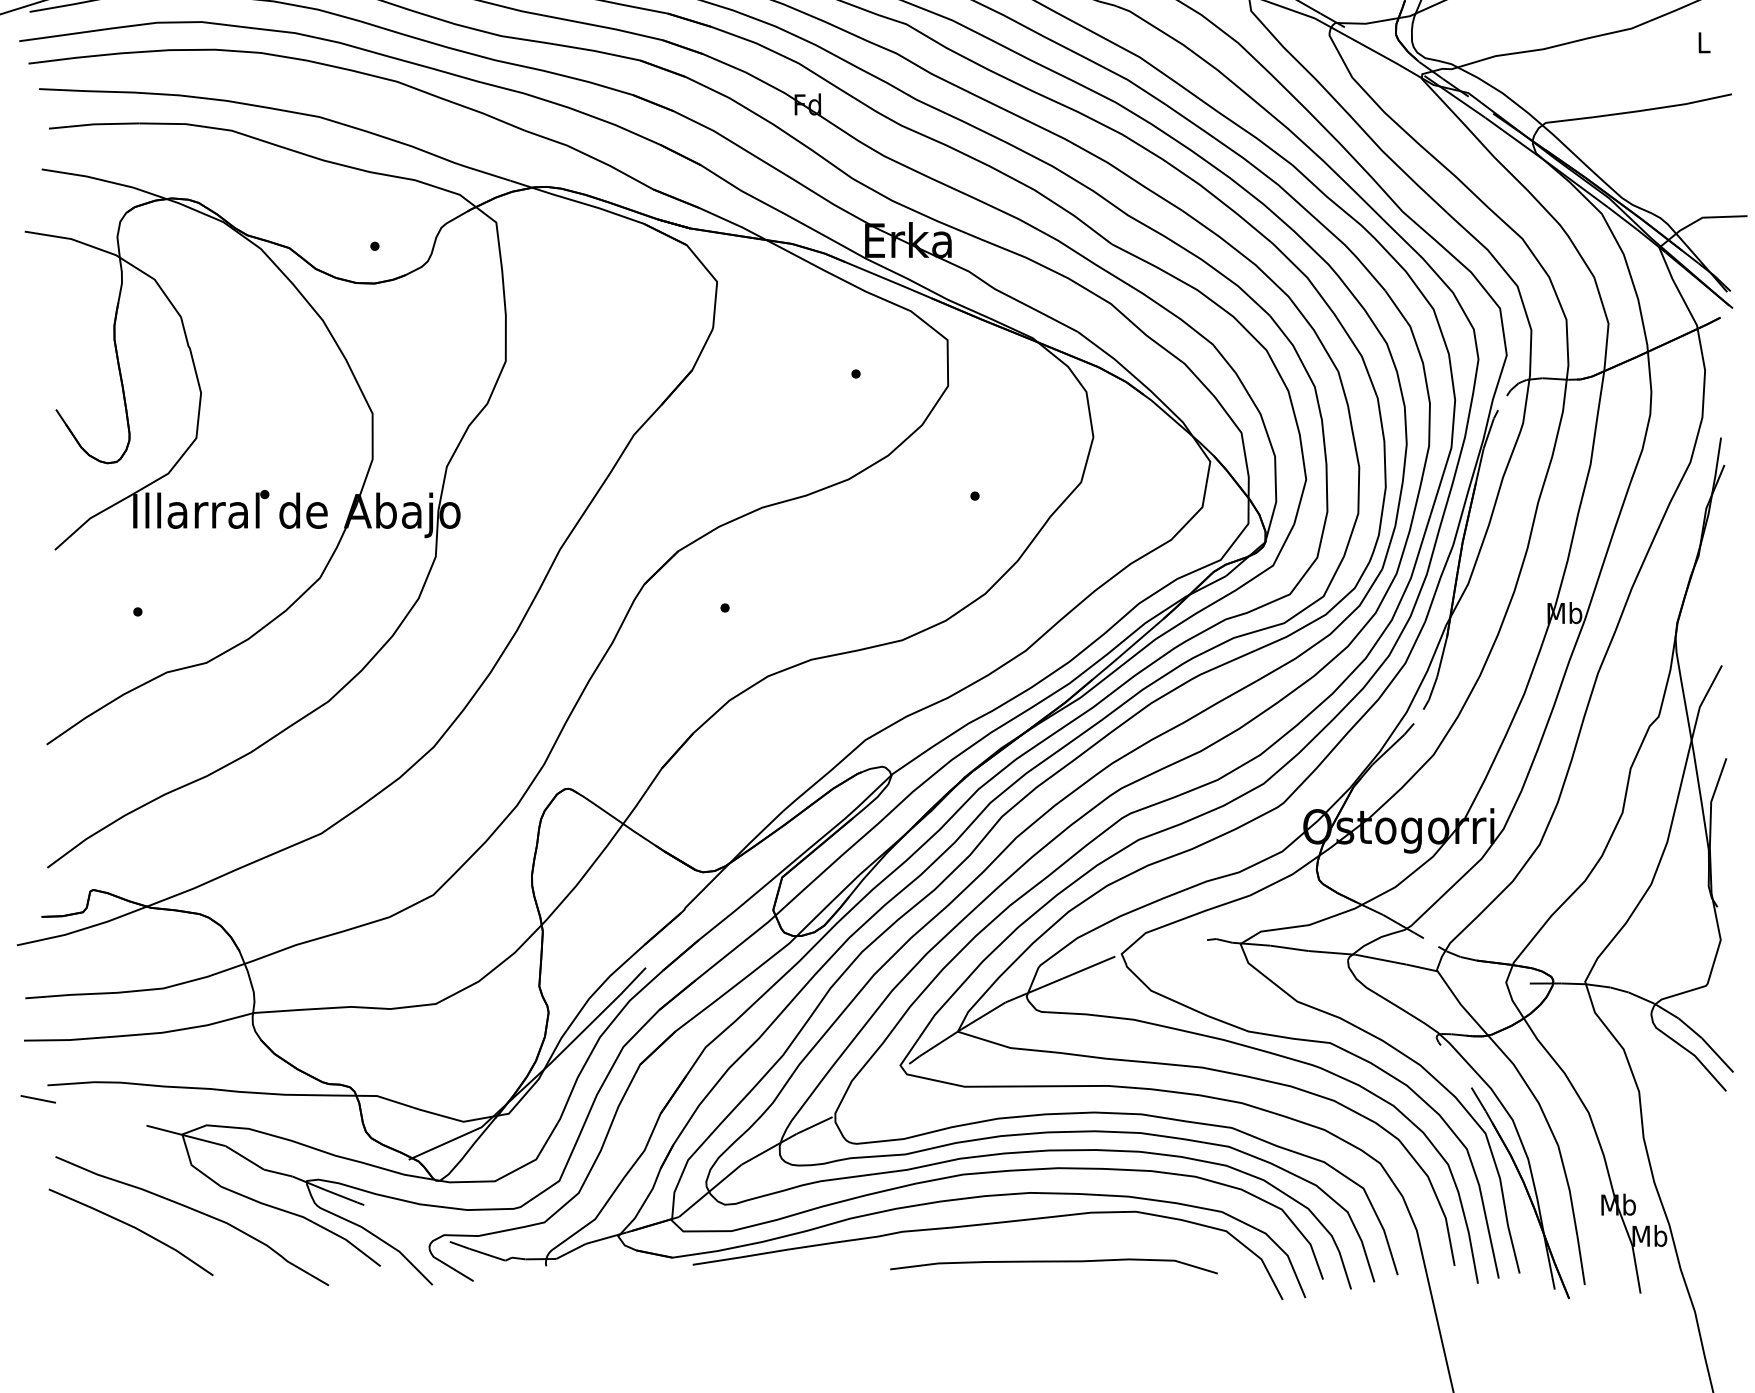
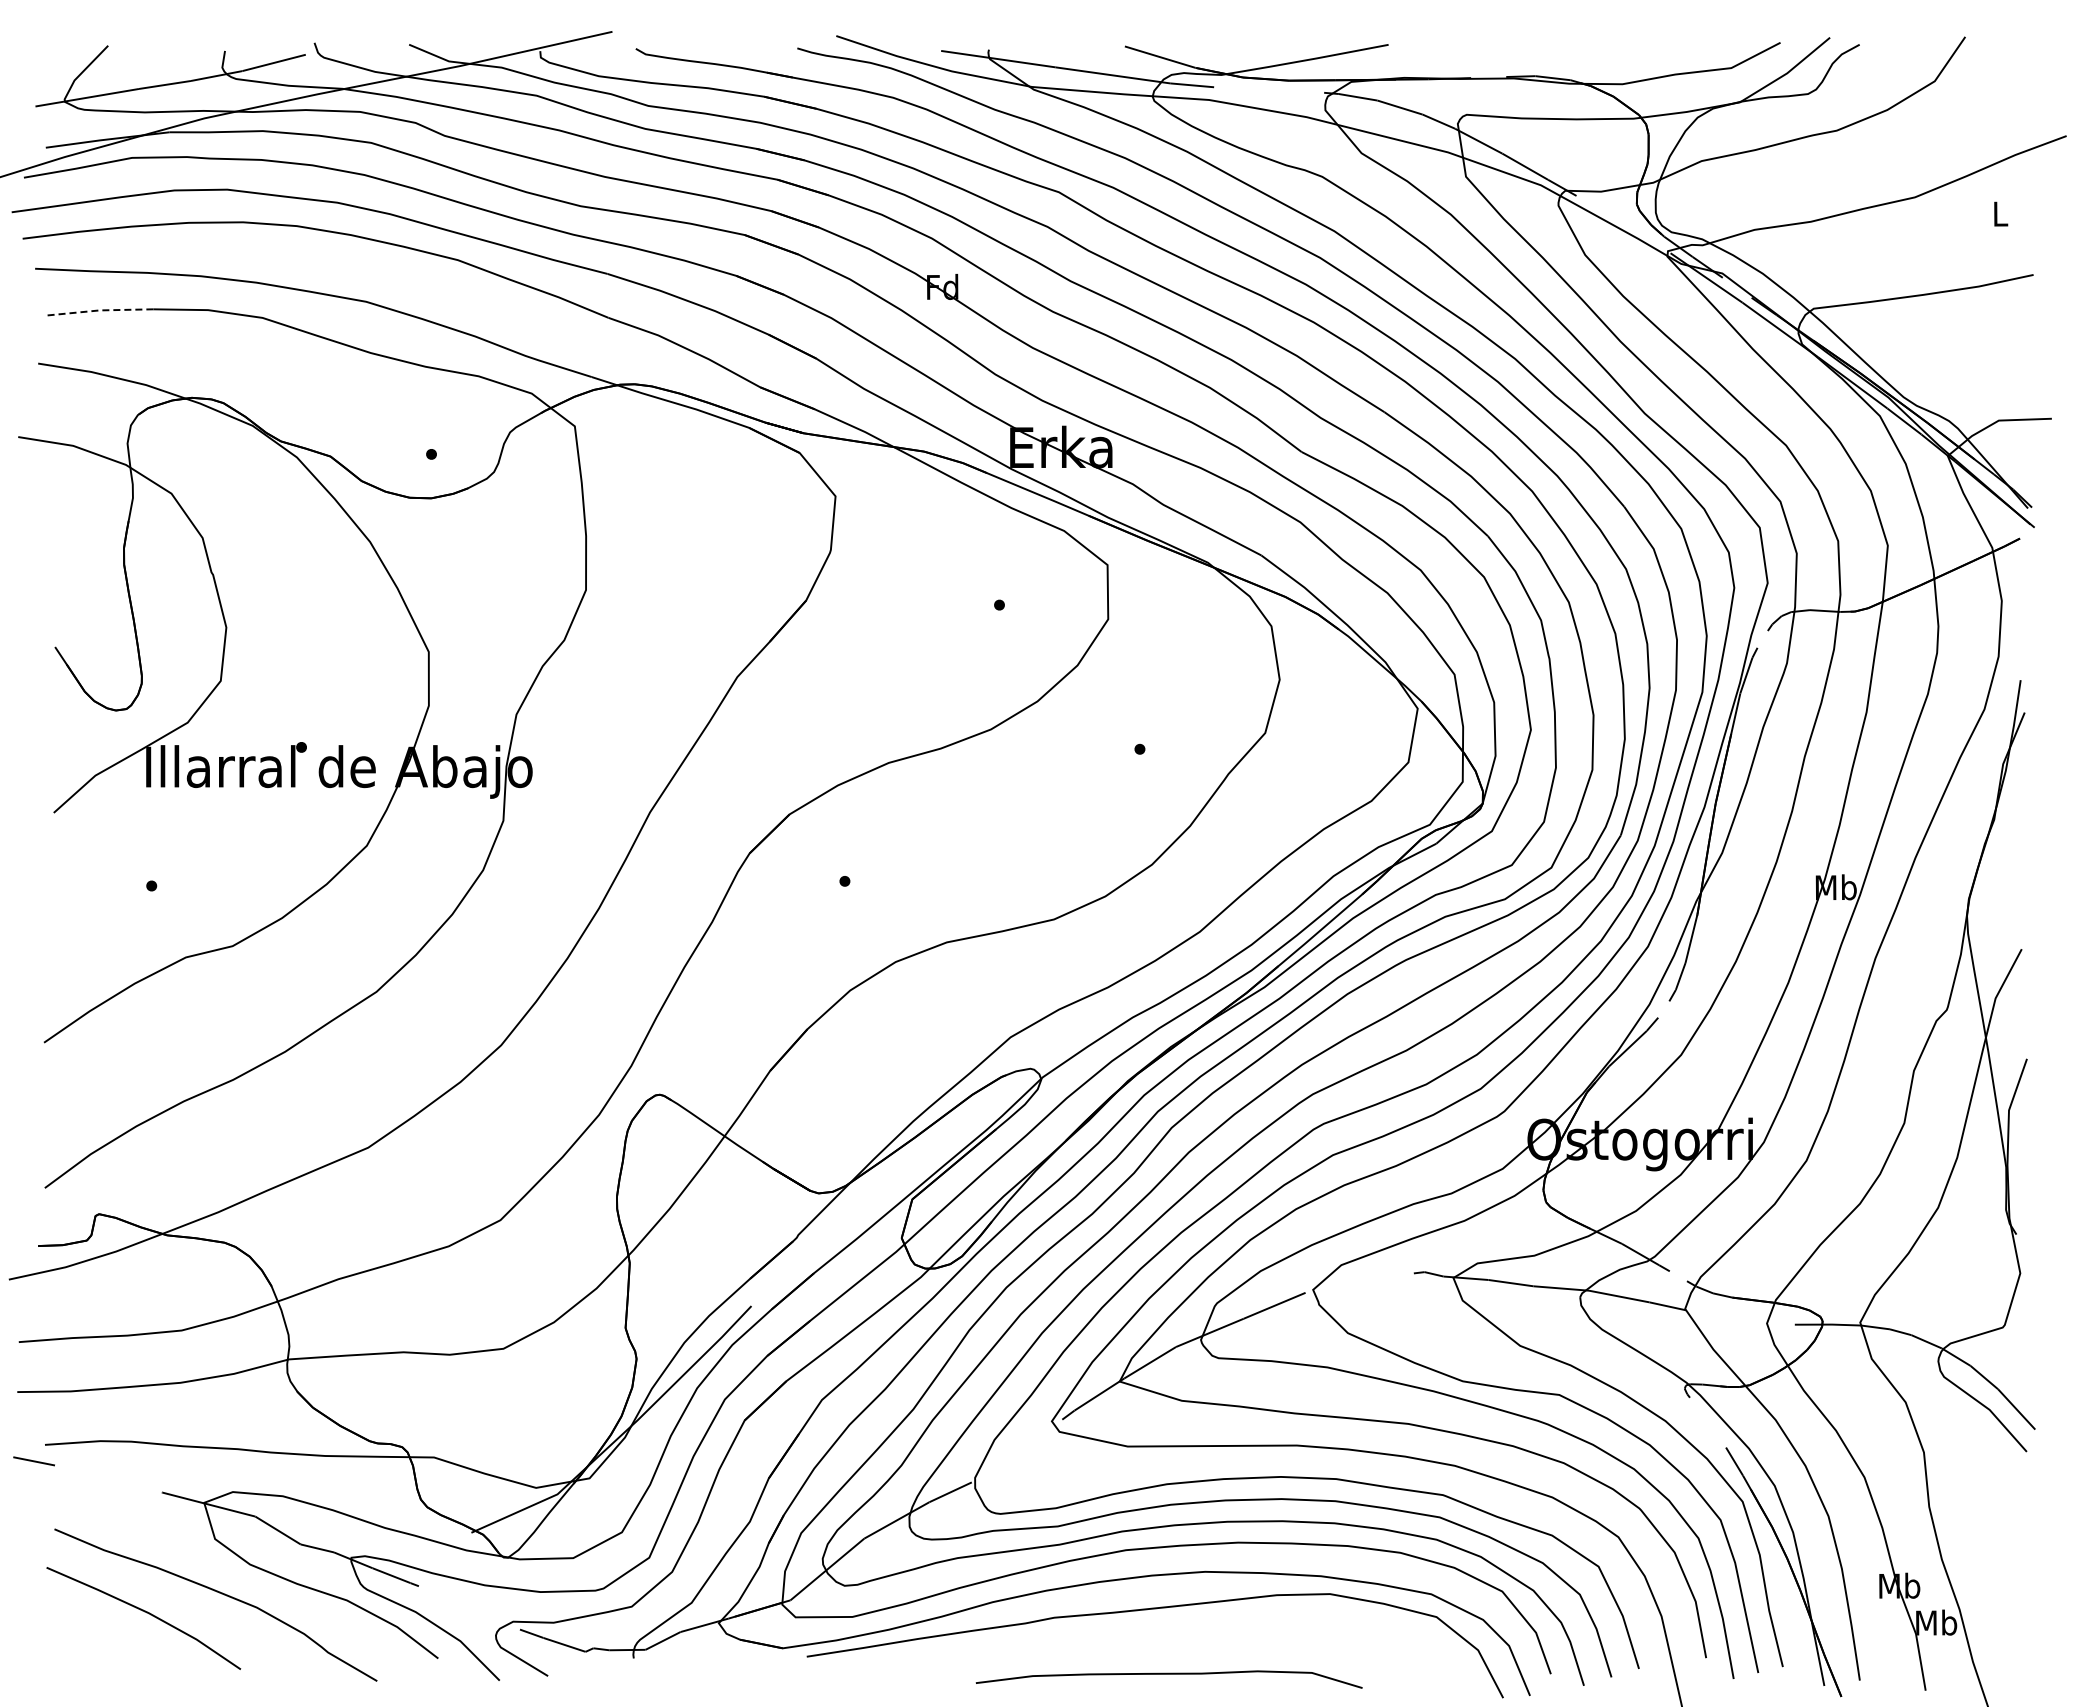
line: (93, 124) -> (99, 310), solid -> dashed
curve: (1053, 1262) -> (1168, 1674), moved

